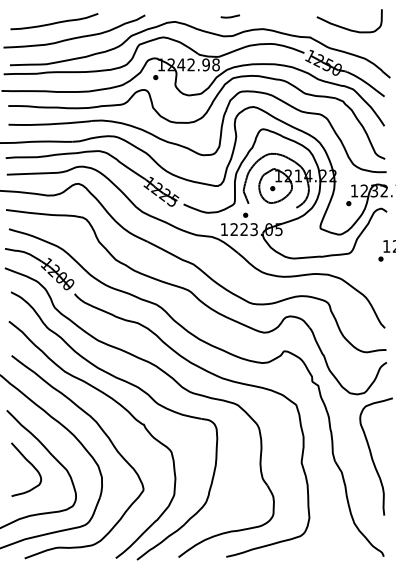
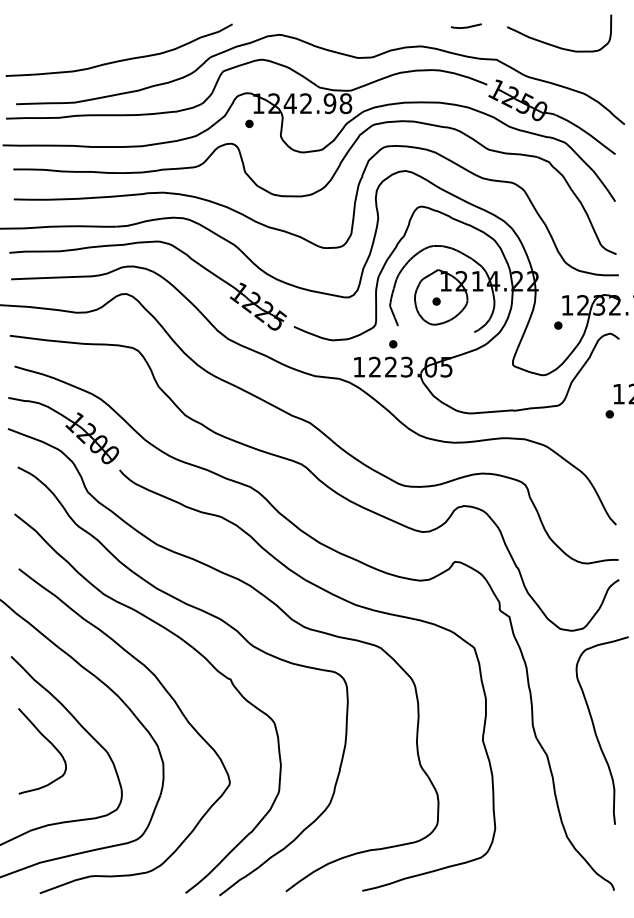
line: (229, 16) -> (465, 26), moved
curve: (54, 22) -> (87, 35), removed

